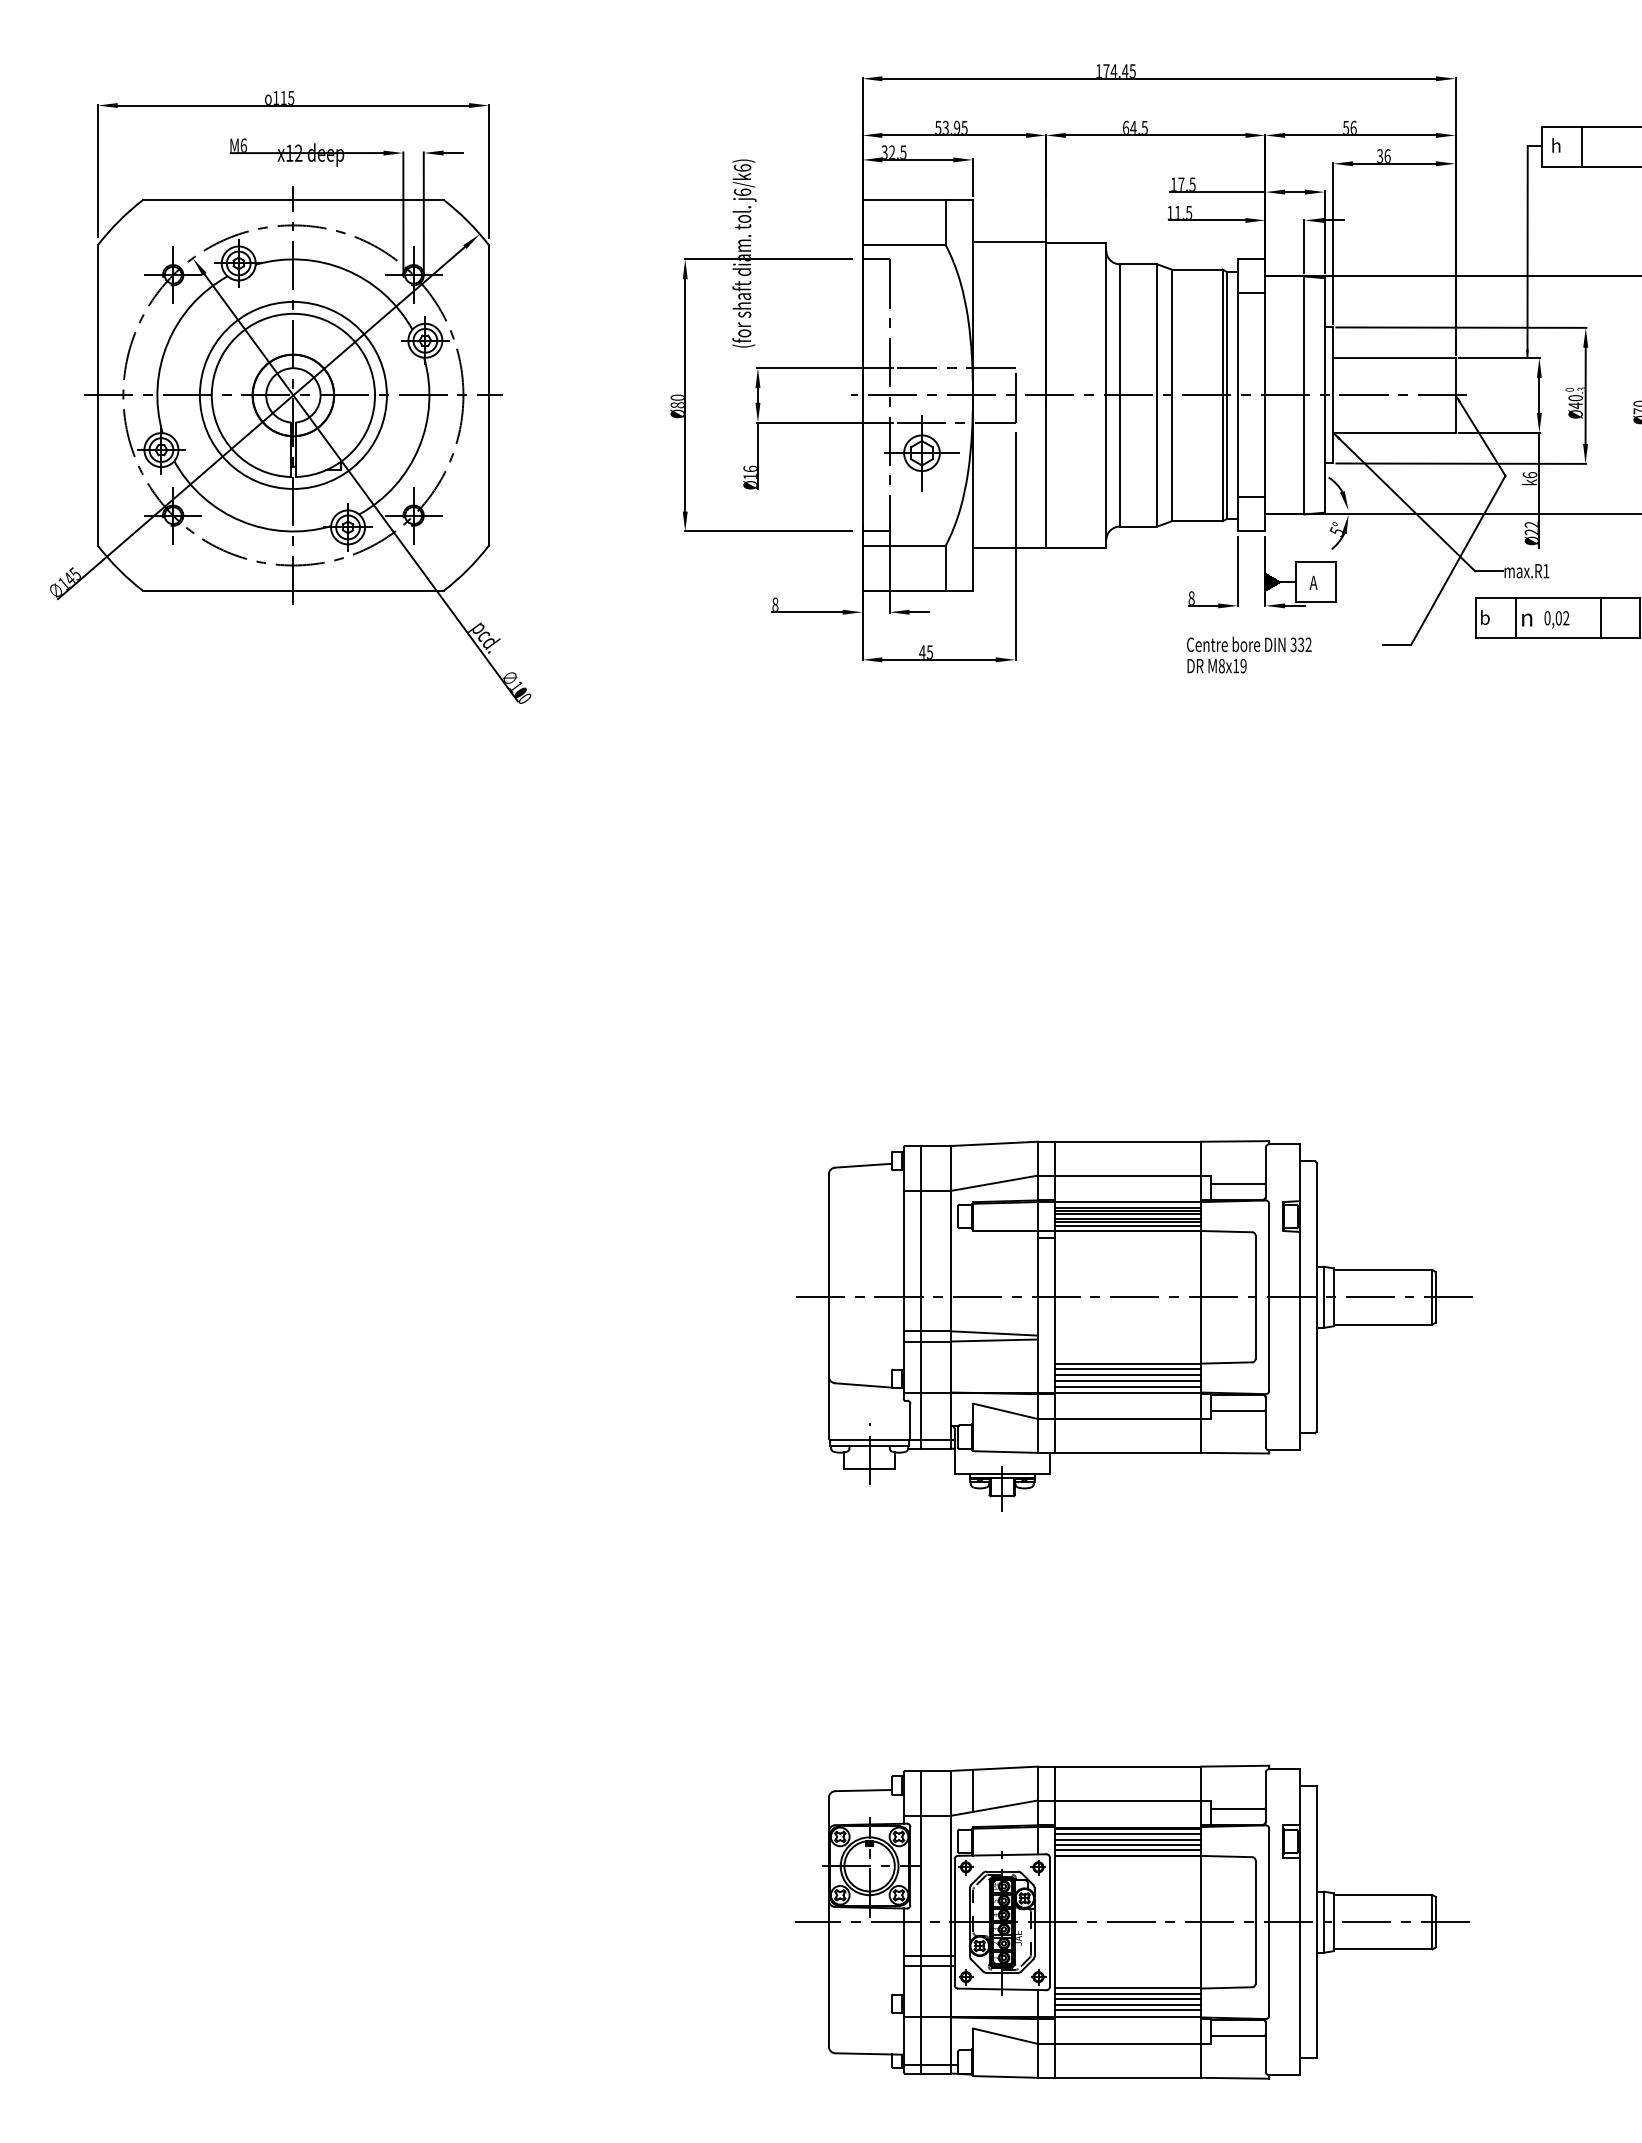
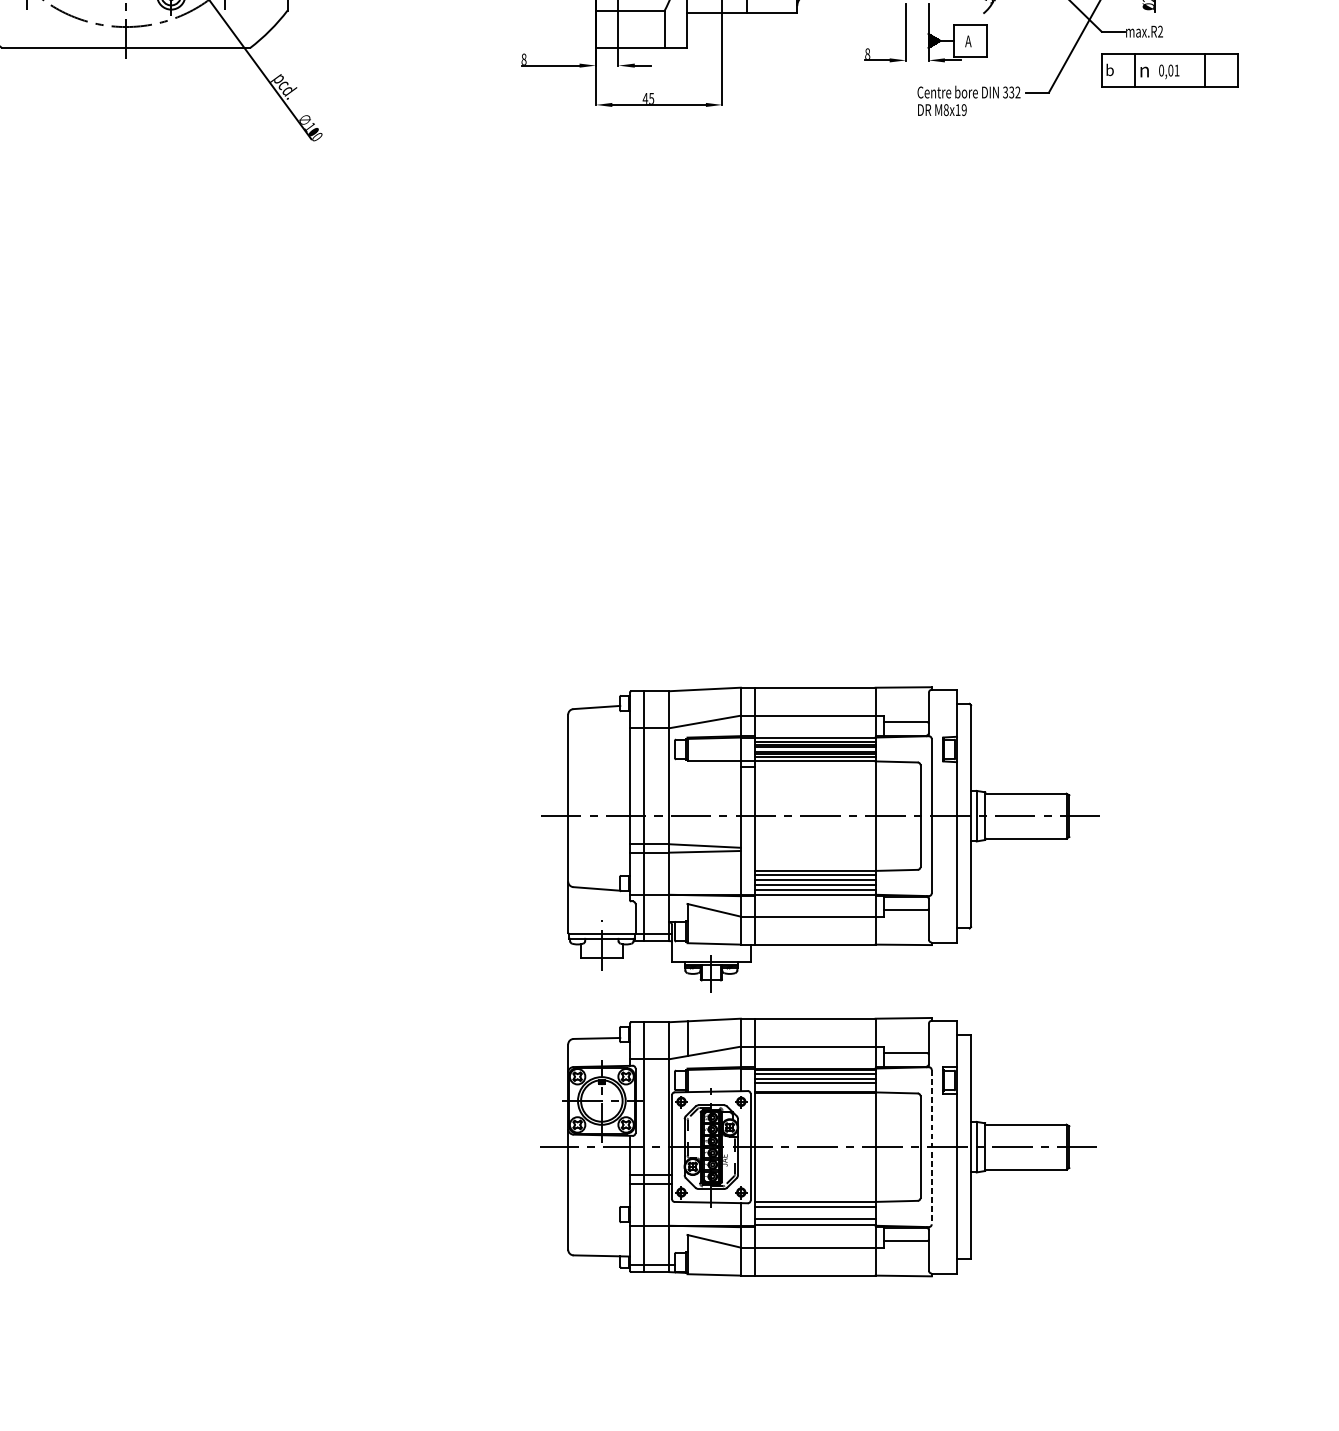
text: (1546, 570) -> (1160, 31), max.R1 -> max.R2
text: (1566, 618) -> (1177, 70), 0,02 -> 0,01
text: (1249, 654) -> (969, 100), moved
part: (1134, 1325) -> (820, 839), moved
line: (1127, 1850) -> (814, 1087), removed
line: (1269, 1922) -> (931, 1147), solid -> dashed
line: (1127, 1999) -> (814, 1210), removed
line: (1127, 2005) -> (814, 1215), removed

